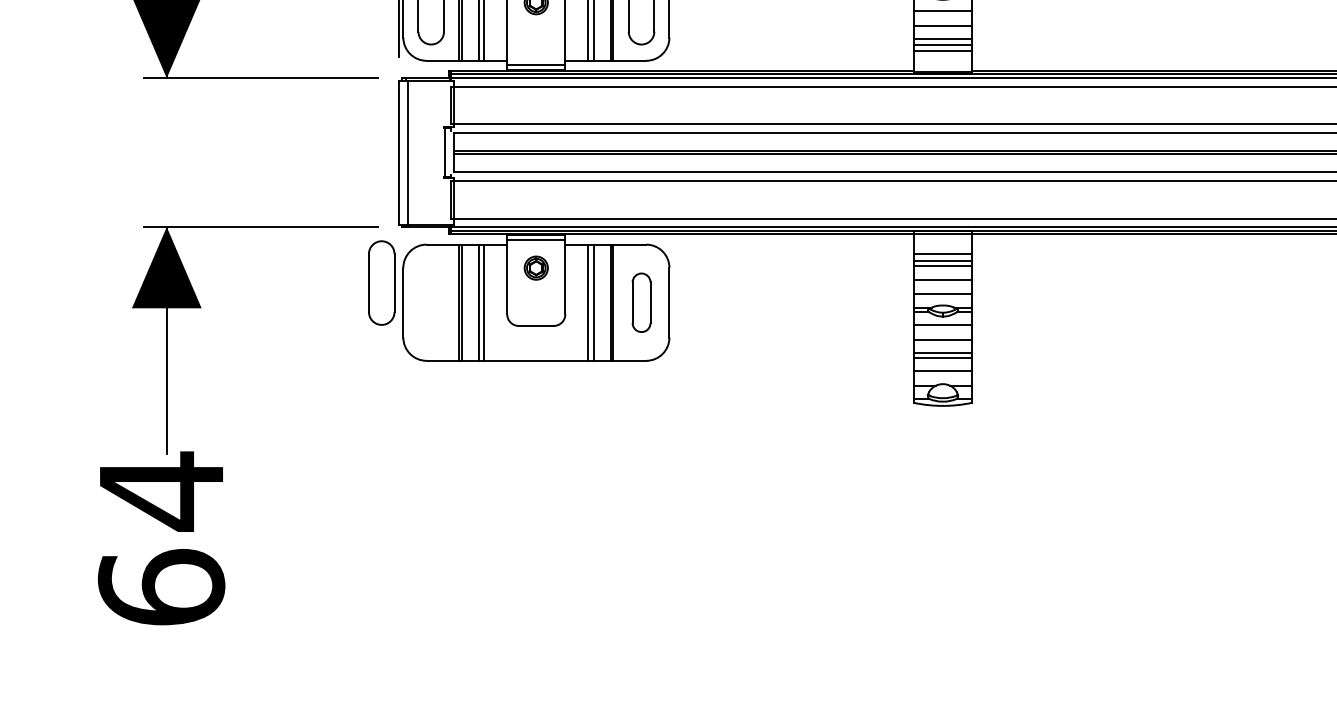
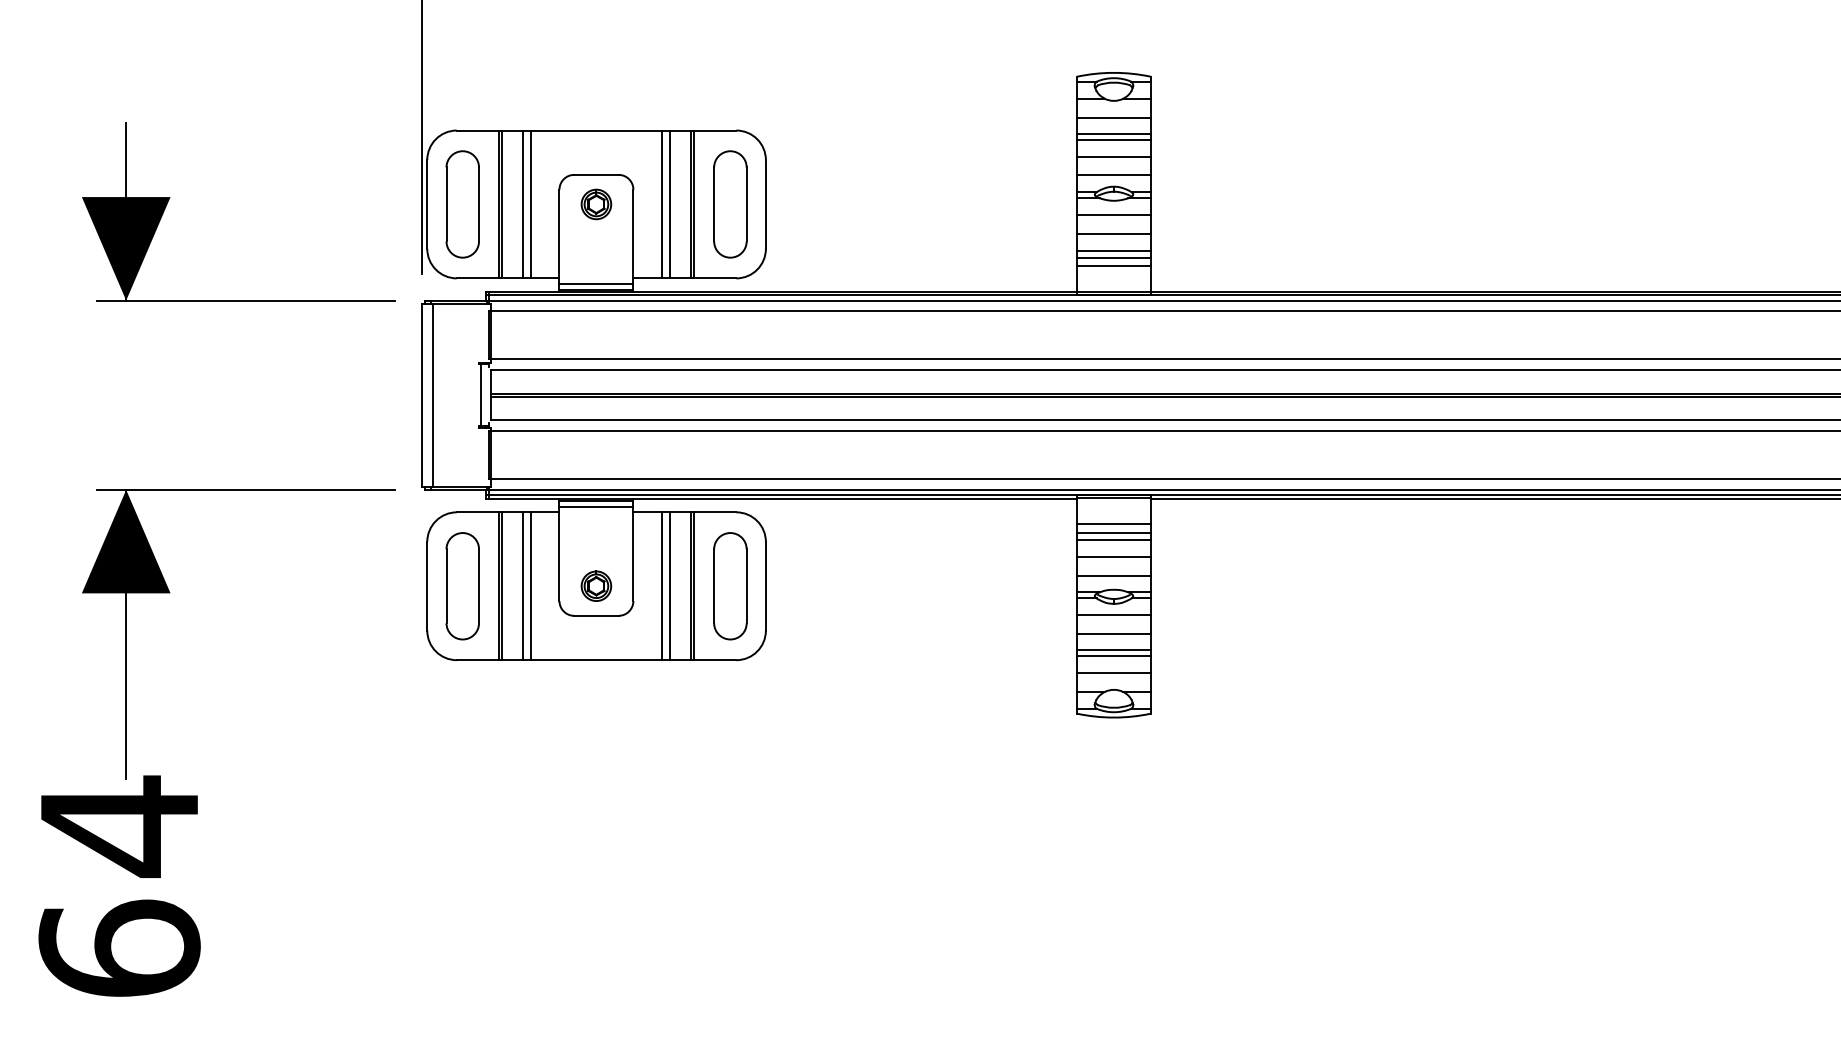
part: (536, 267) -> (596, 585), moved
part: (381, 283) -> (462, 586), moved
part: (641, 302) -> (730, 586), size x1.43

